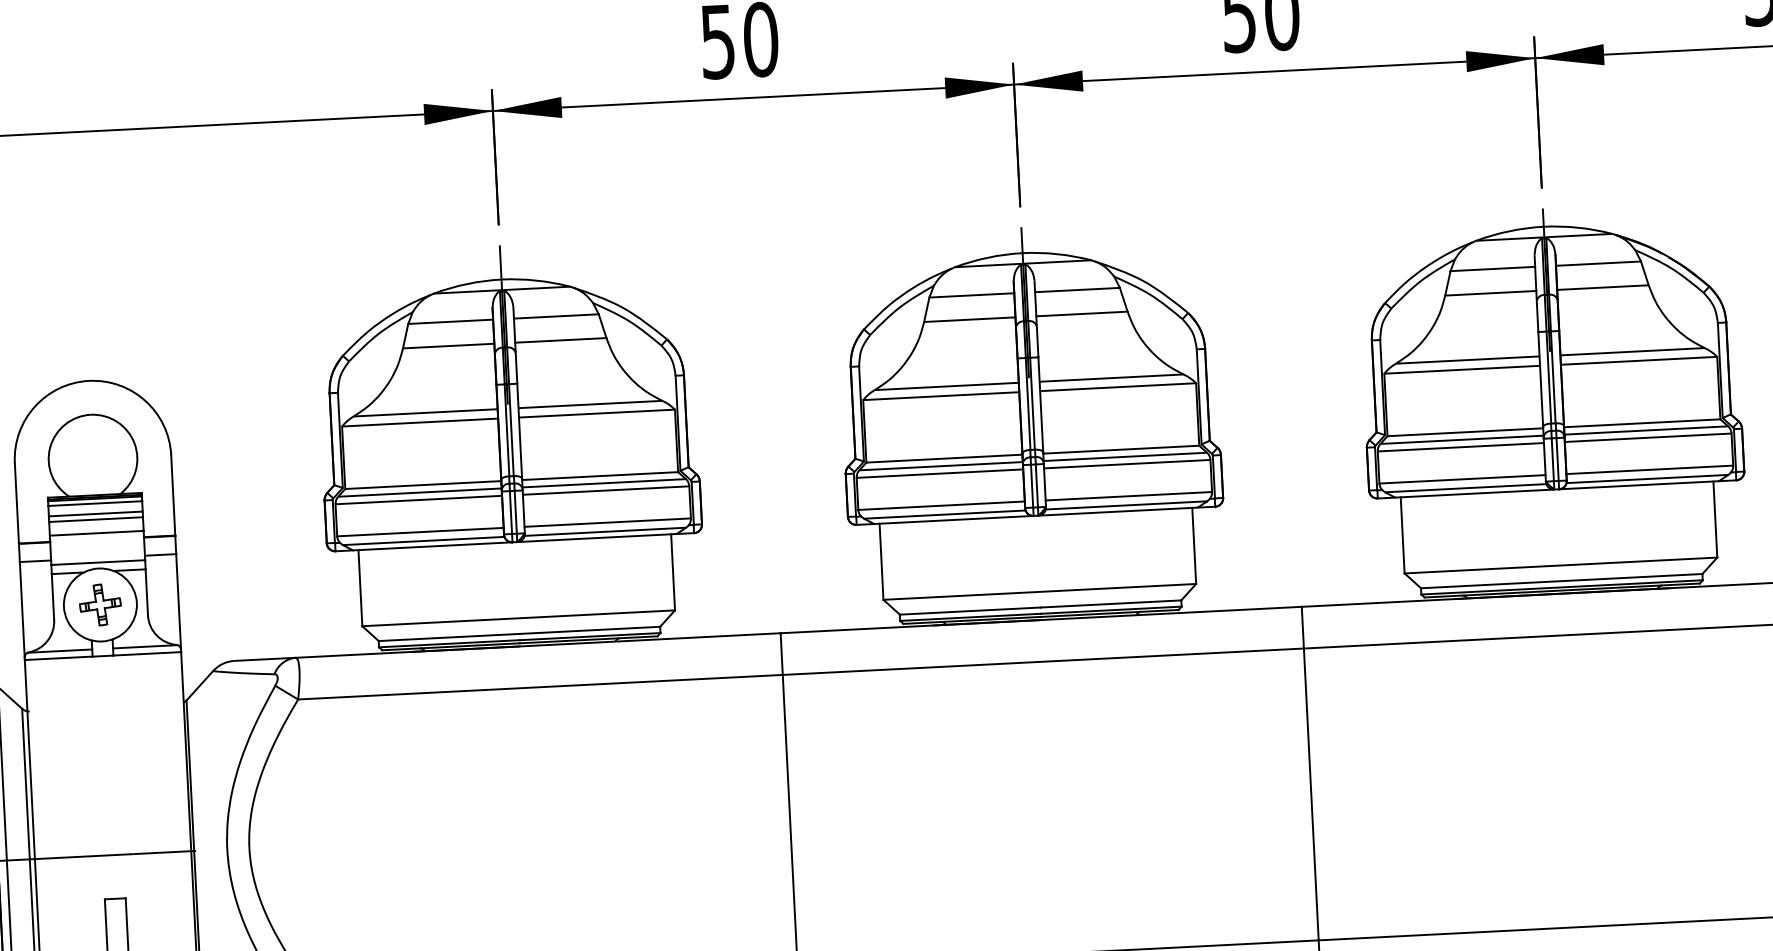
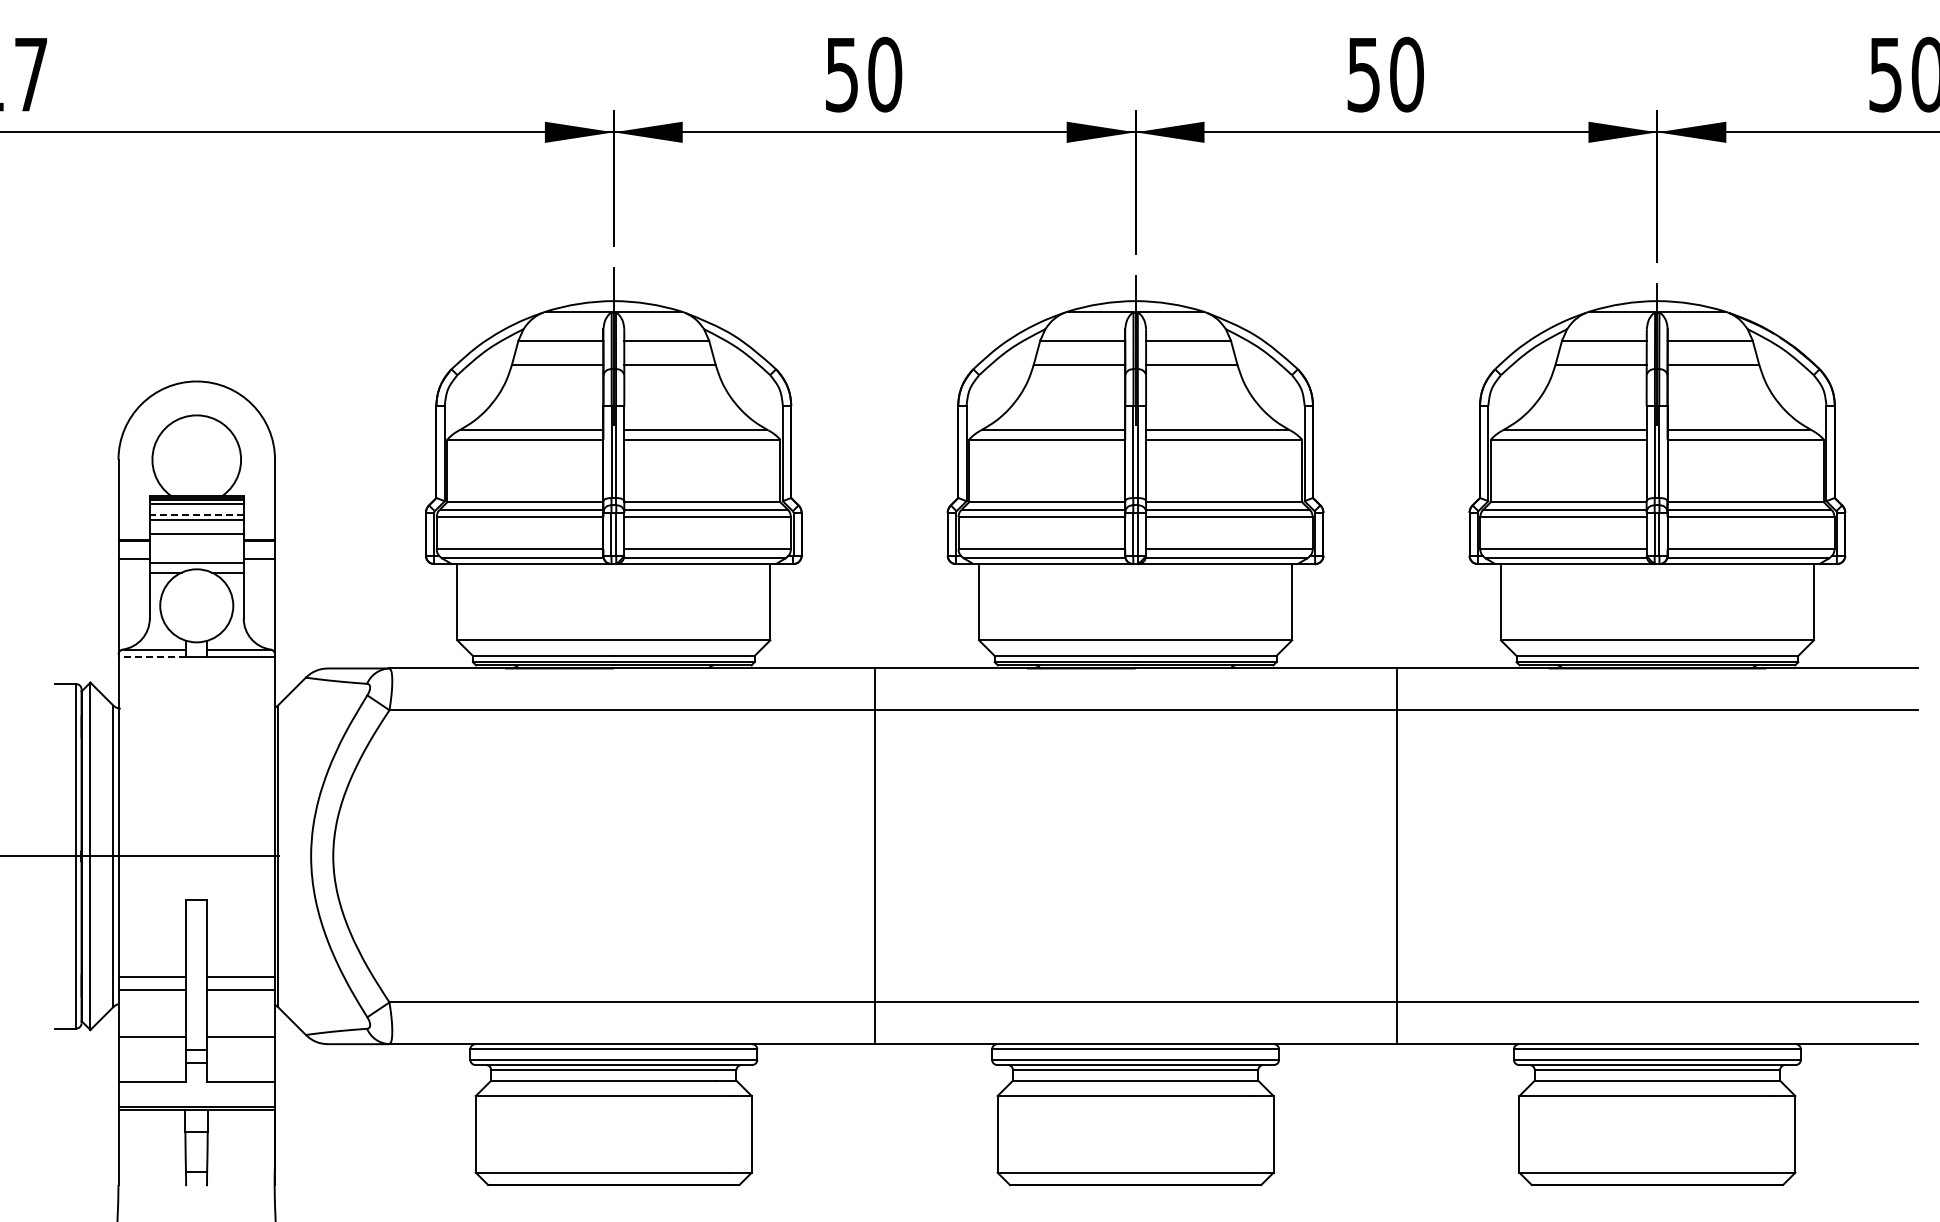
line: (95, 513) -> (196, 514), solid -> dashed
part: (100, 604) -> (196, 605), removed
line: (58, 657) -> (152, 656), solid -> dashed

